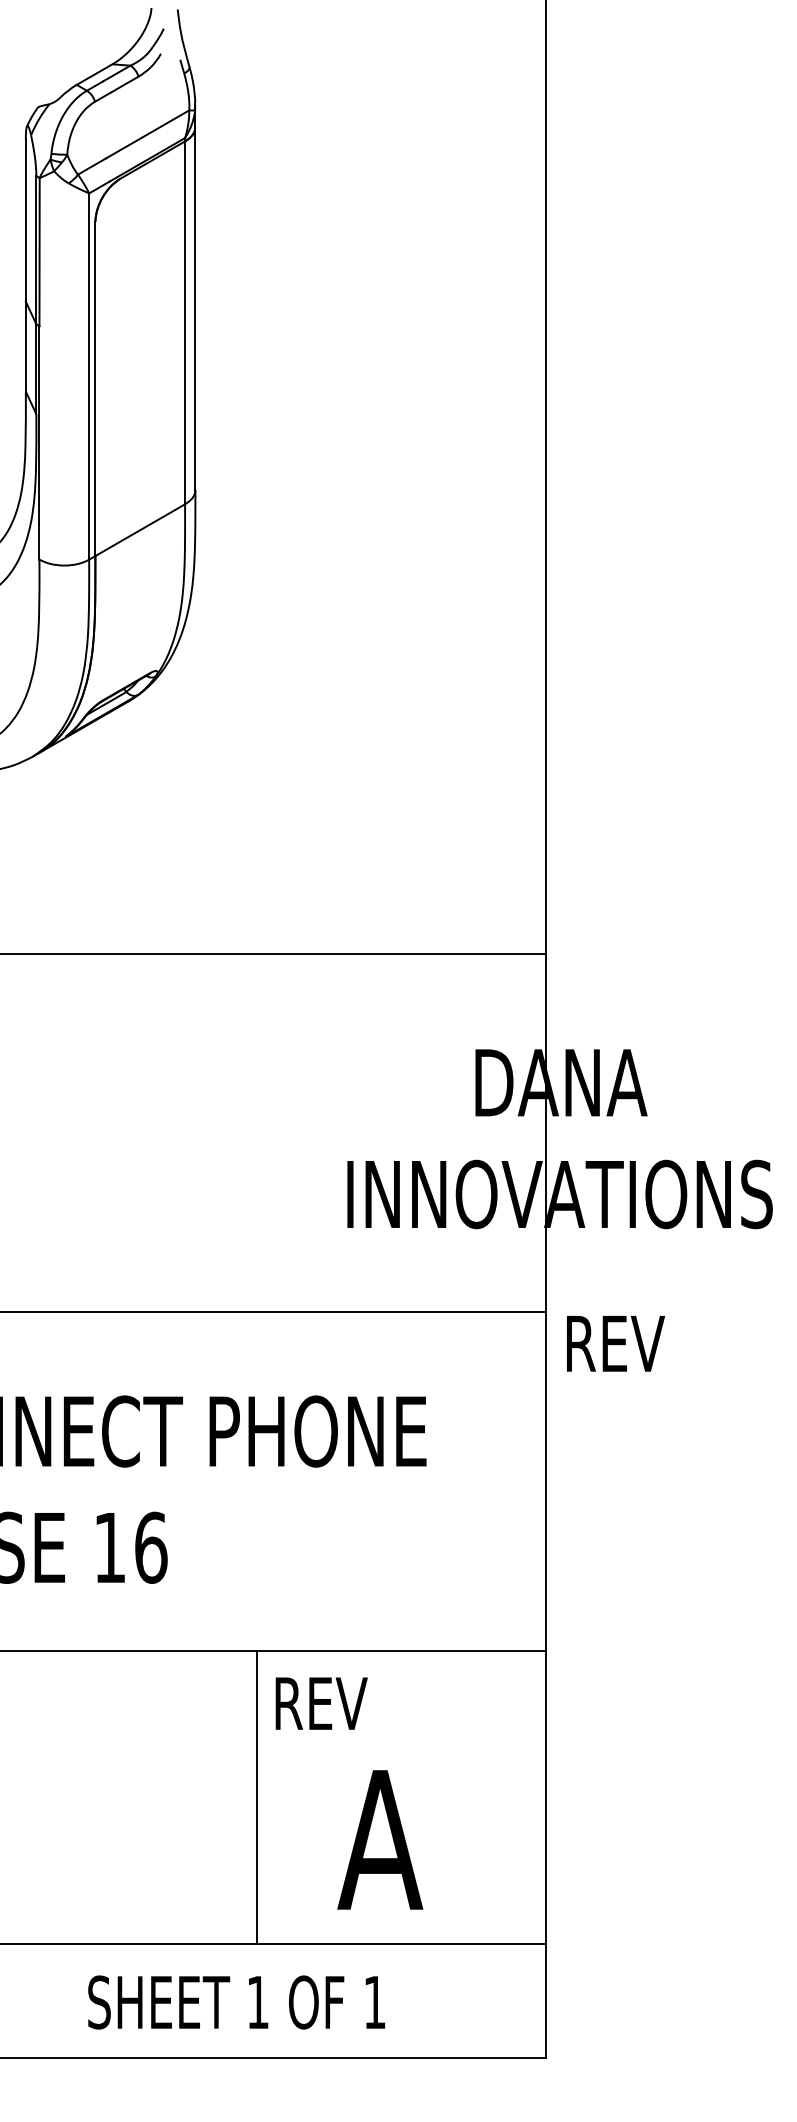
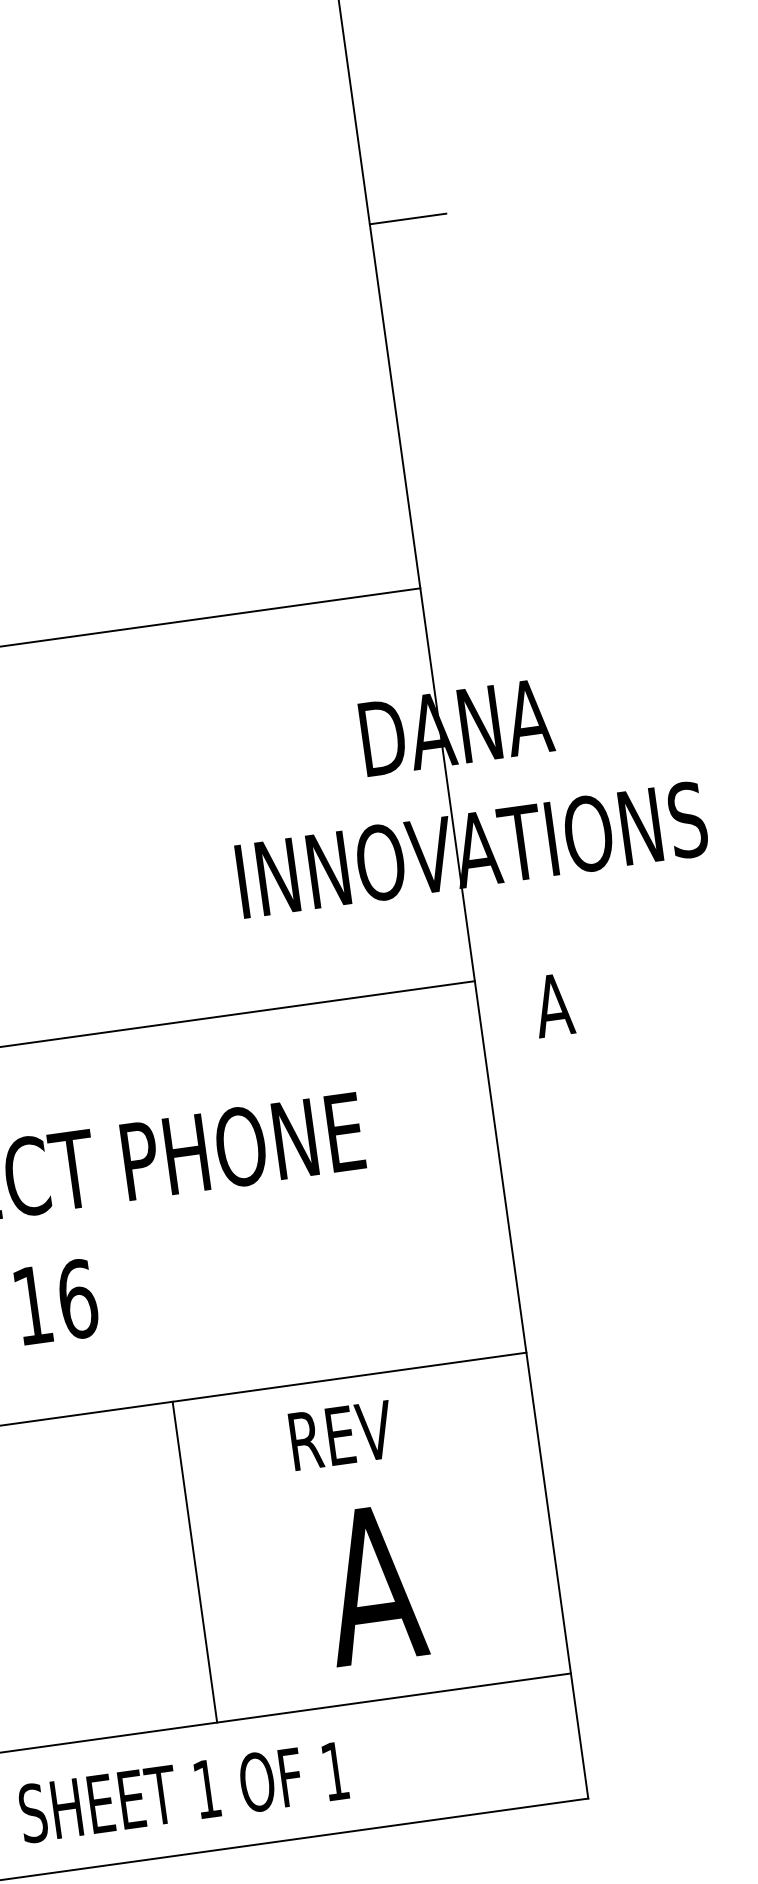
line: (580, 621) -> (407, 219), added
text: (616, 1343) -> (556, 1004), REV -> A
text: (321, 1703) -> (341, 1435), moved
line: (257, 1797) -> (195, 1561), moved
text: (236, 2002) -> (183, 1792), moved

